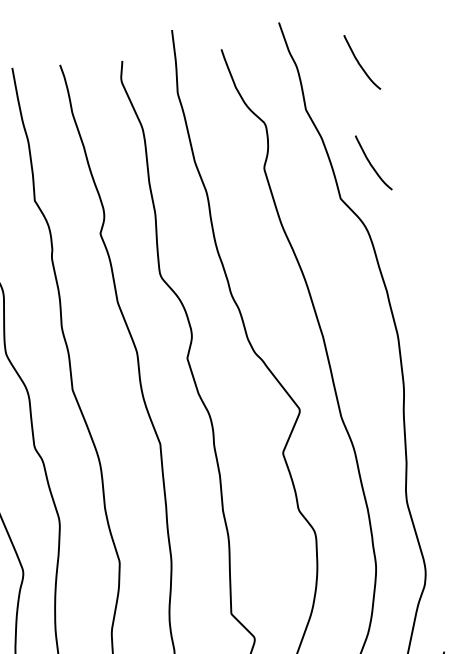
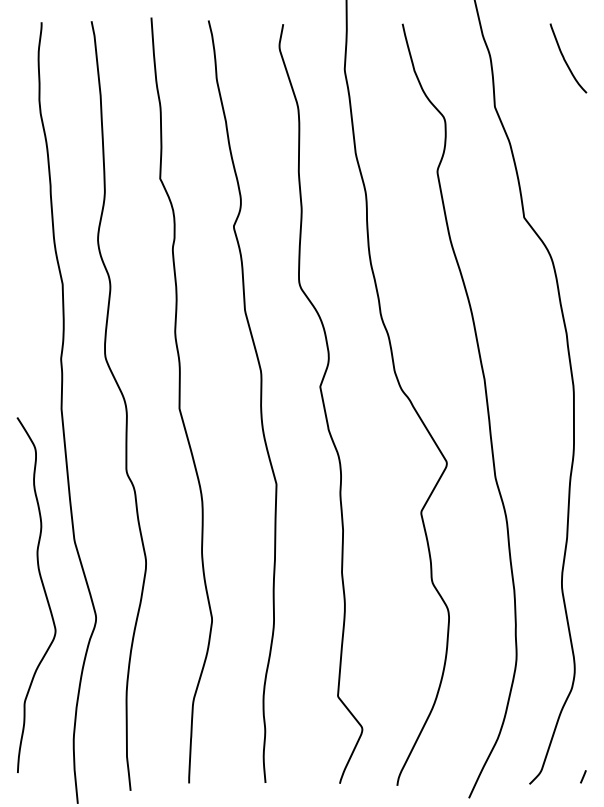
curve: (371, 164) -> (565, 180), removed

